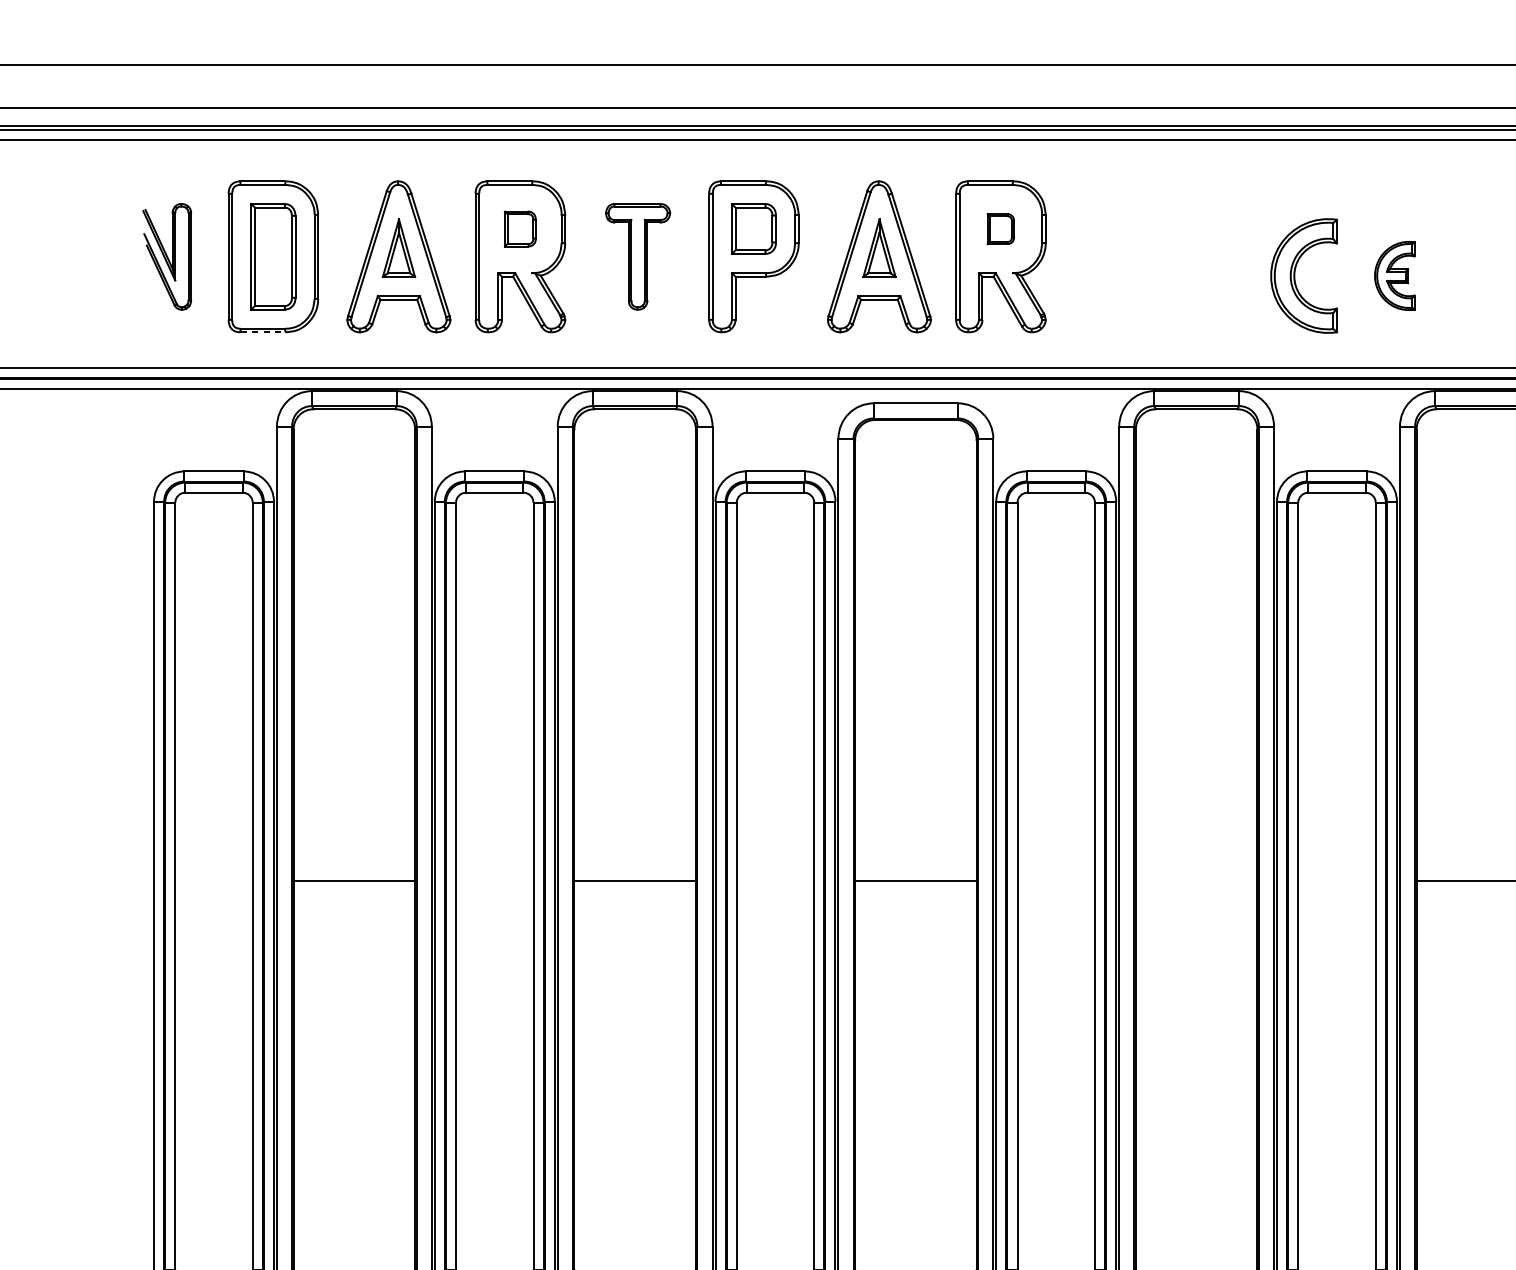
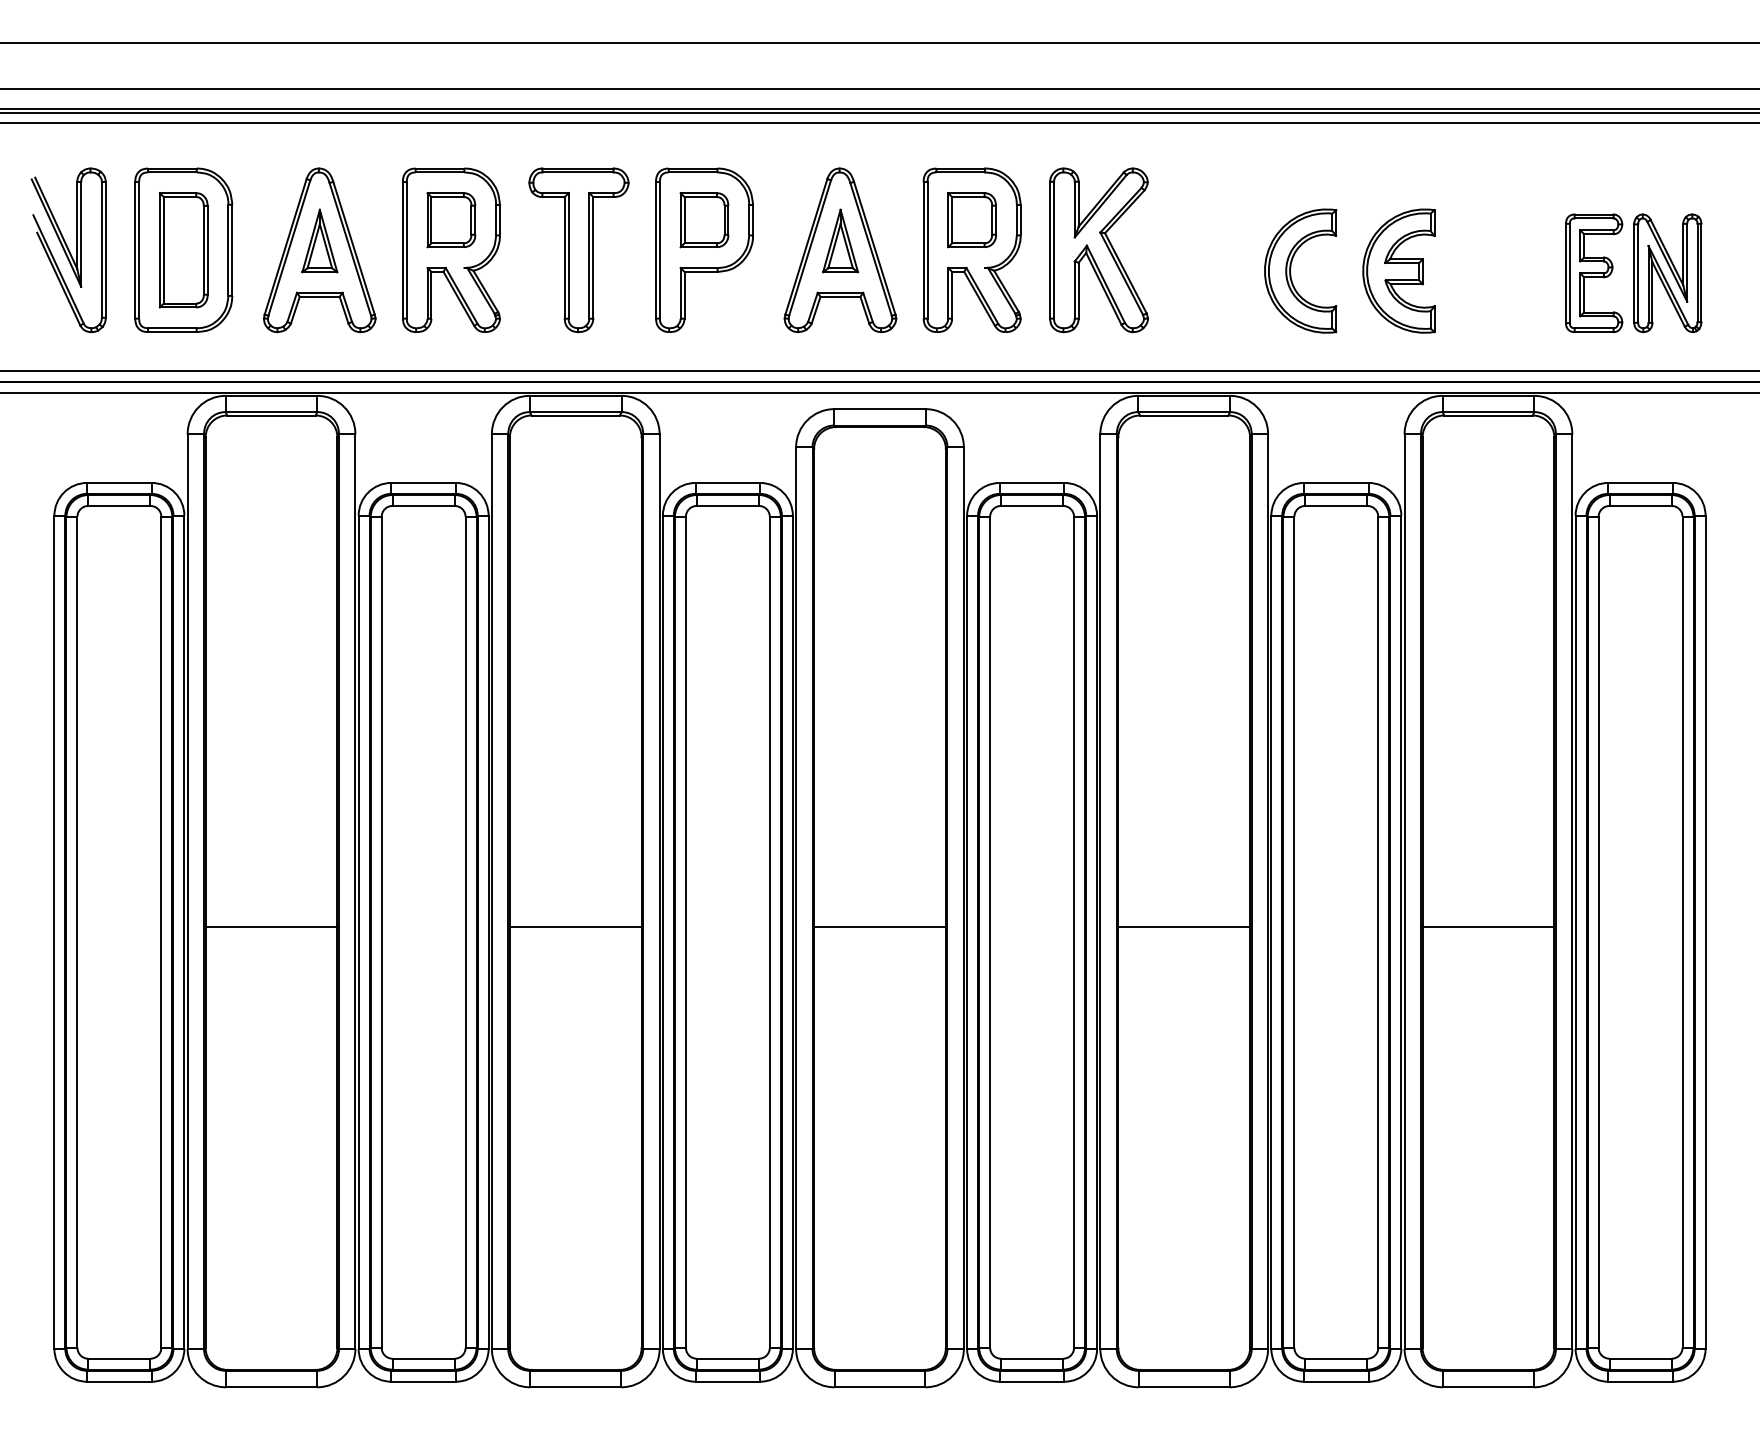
part: (520, 229) -> (451, 220), size x1.43
part: (1000, 229) -> (971, 220), size x1.67
part: (167, 256) -> (68, 250), size x1.43
part: (637, 256) -> (578, 250), size x1.43
part: (1117, 256) -> (1098, 250), added
part: (1394, 275) -> (1398, 270), size x1.67
line: (263, 332) -> (172, 332), dashed -> solid
line: (1196, 880) -> (1184, 926), added

